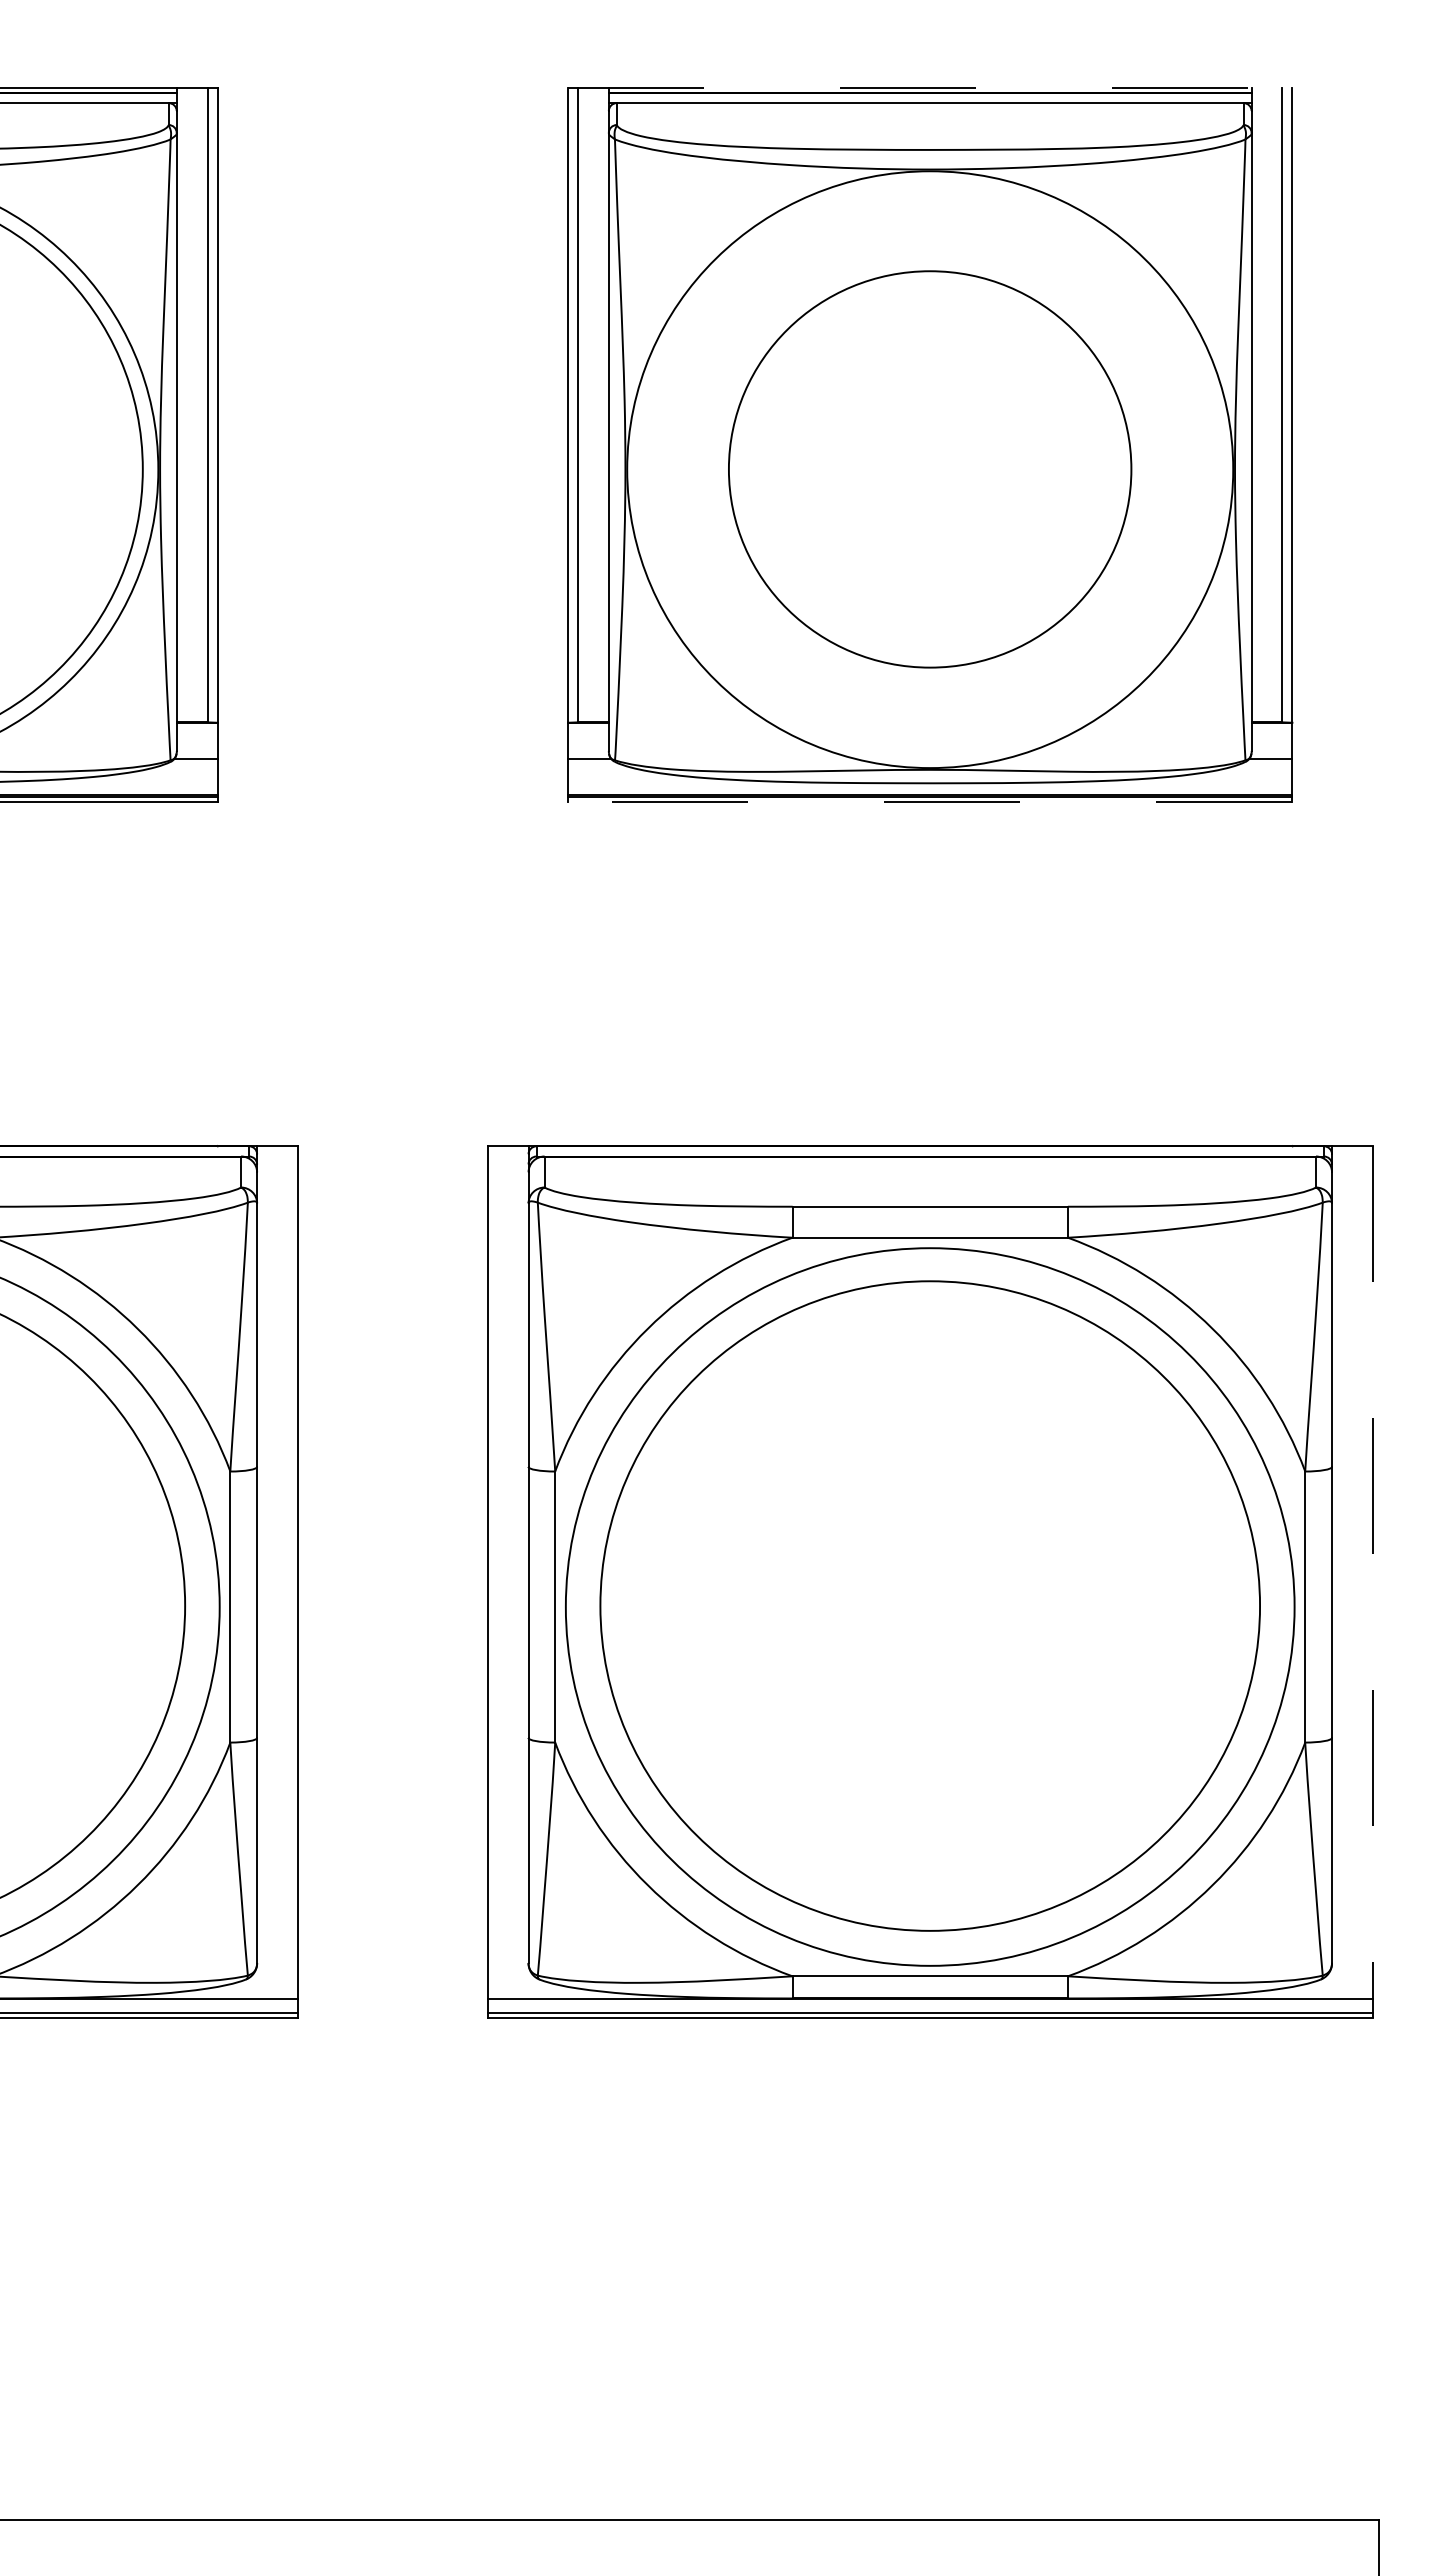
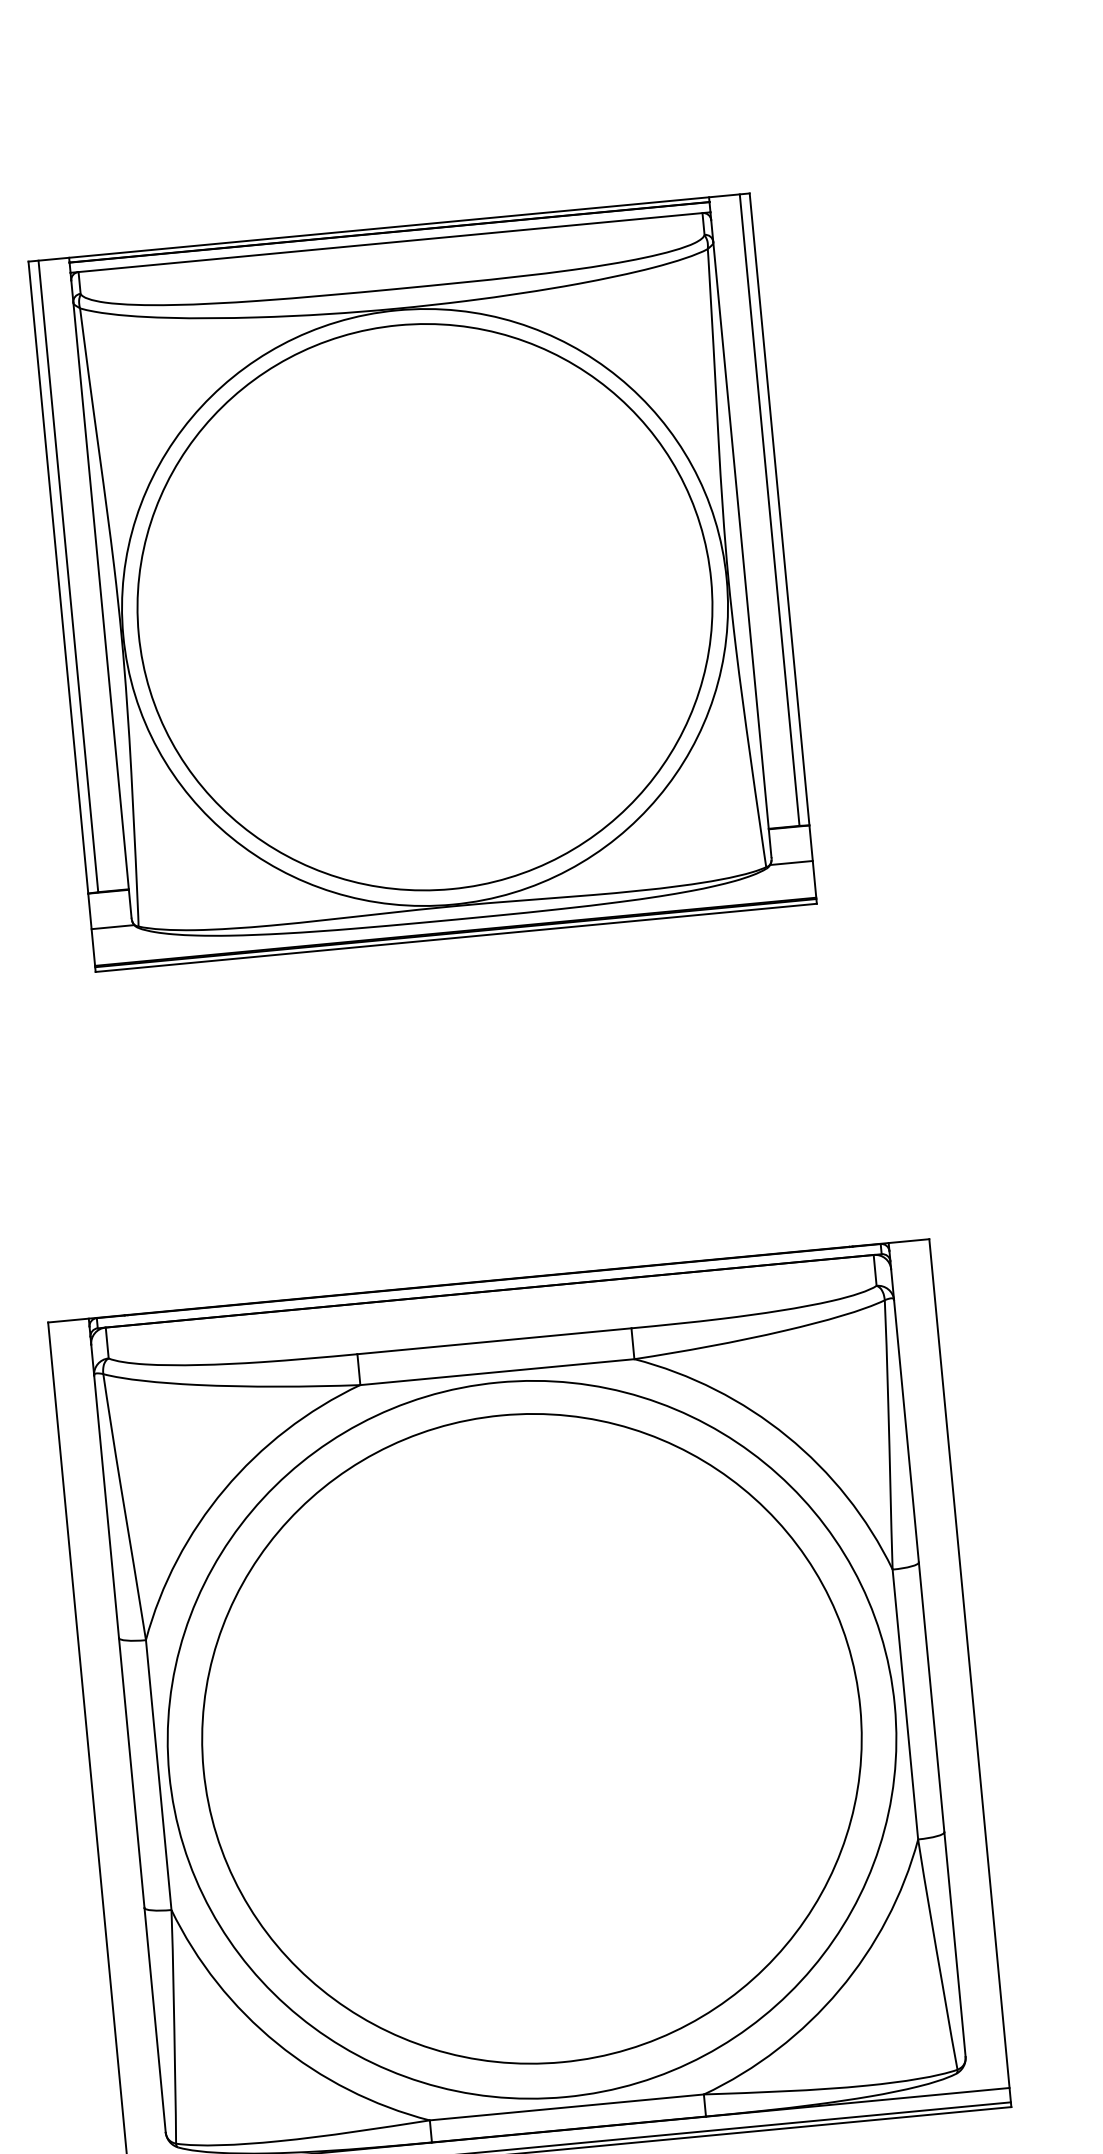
line: (930, 88) -> (389, 227), dashed -> solid
part: (929, 469) -> (424, 607), size x1.43
line: (929, 801) -> (455, 937), dashed -> solid
line: (1372, 1581) -> (969, 1672), dashed -> solid

